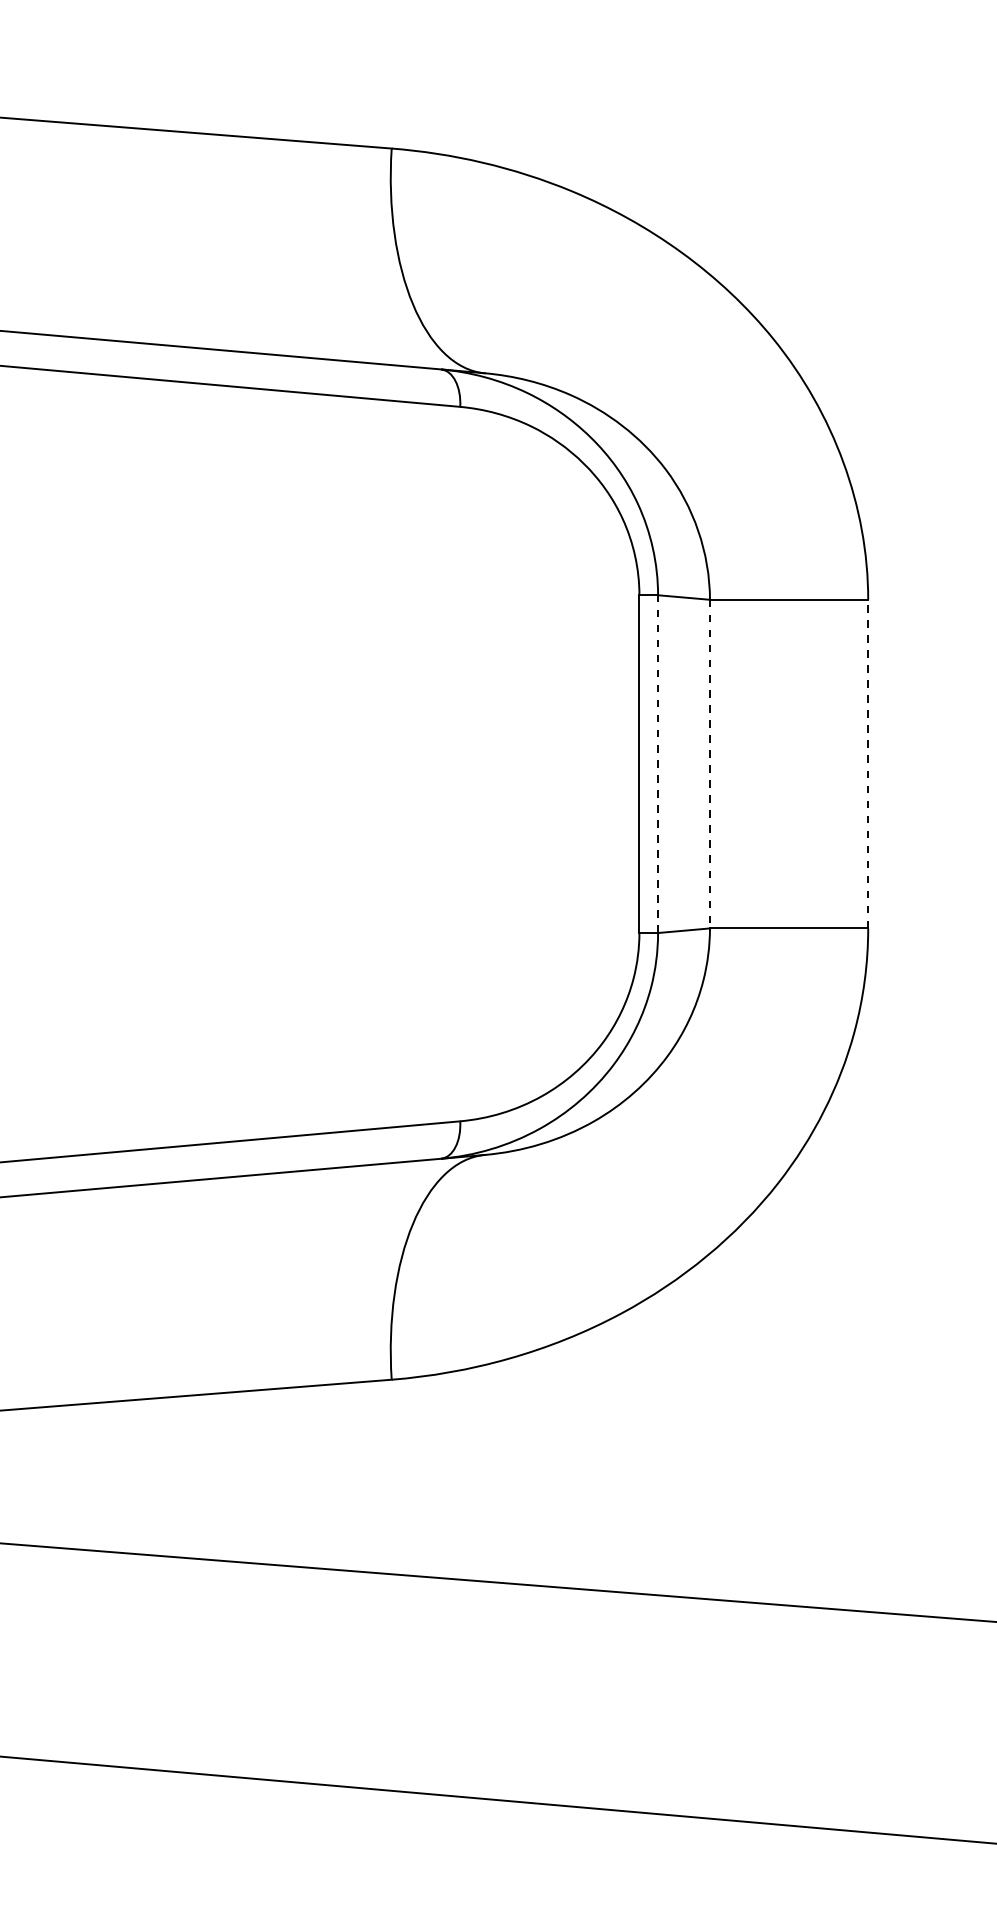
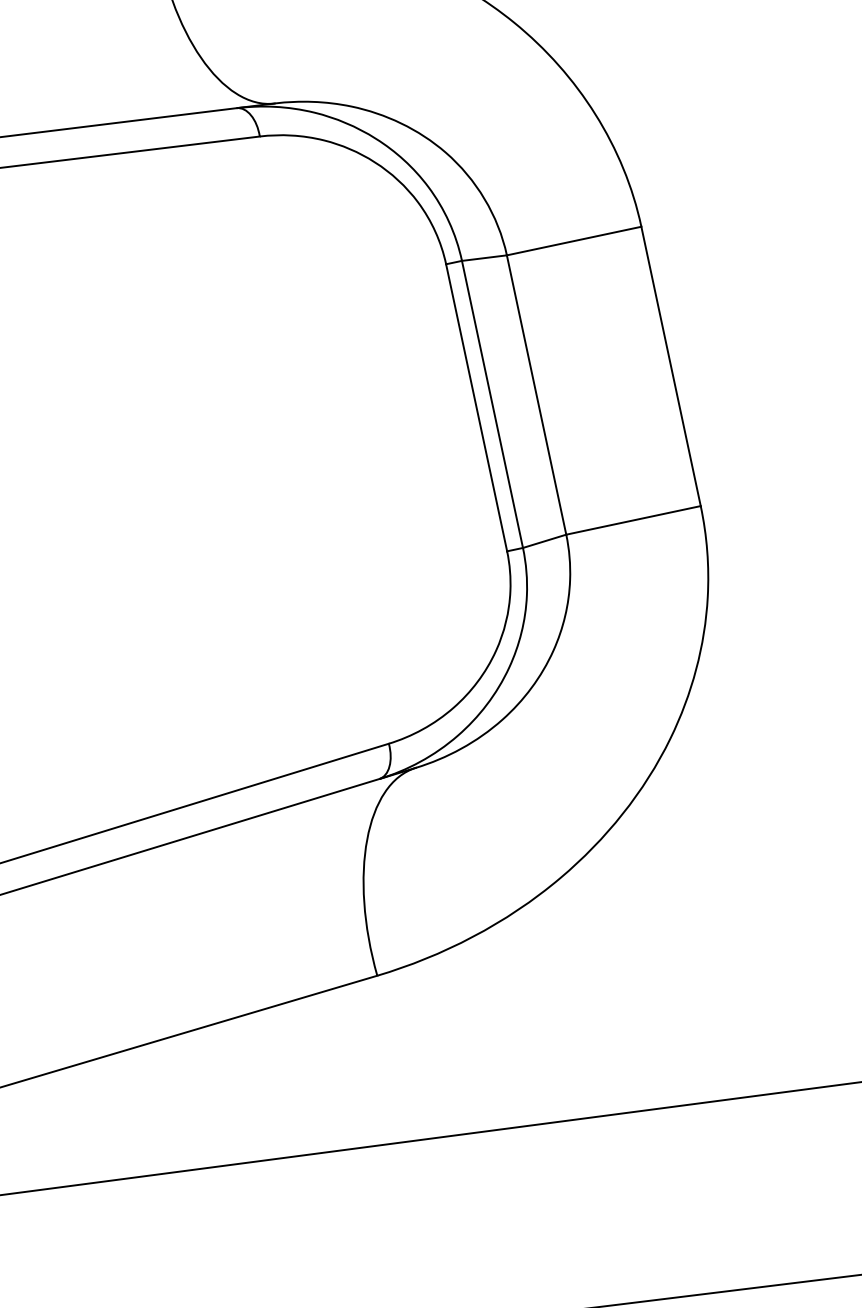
line: (868, 763) -> (671, 365), dashed -> solid
line: (658, 764) -> (492, 404), dashed -> solid
line: (709, 764) -> (536, 395), dashed -> solid

